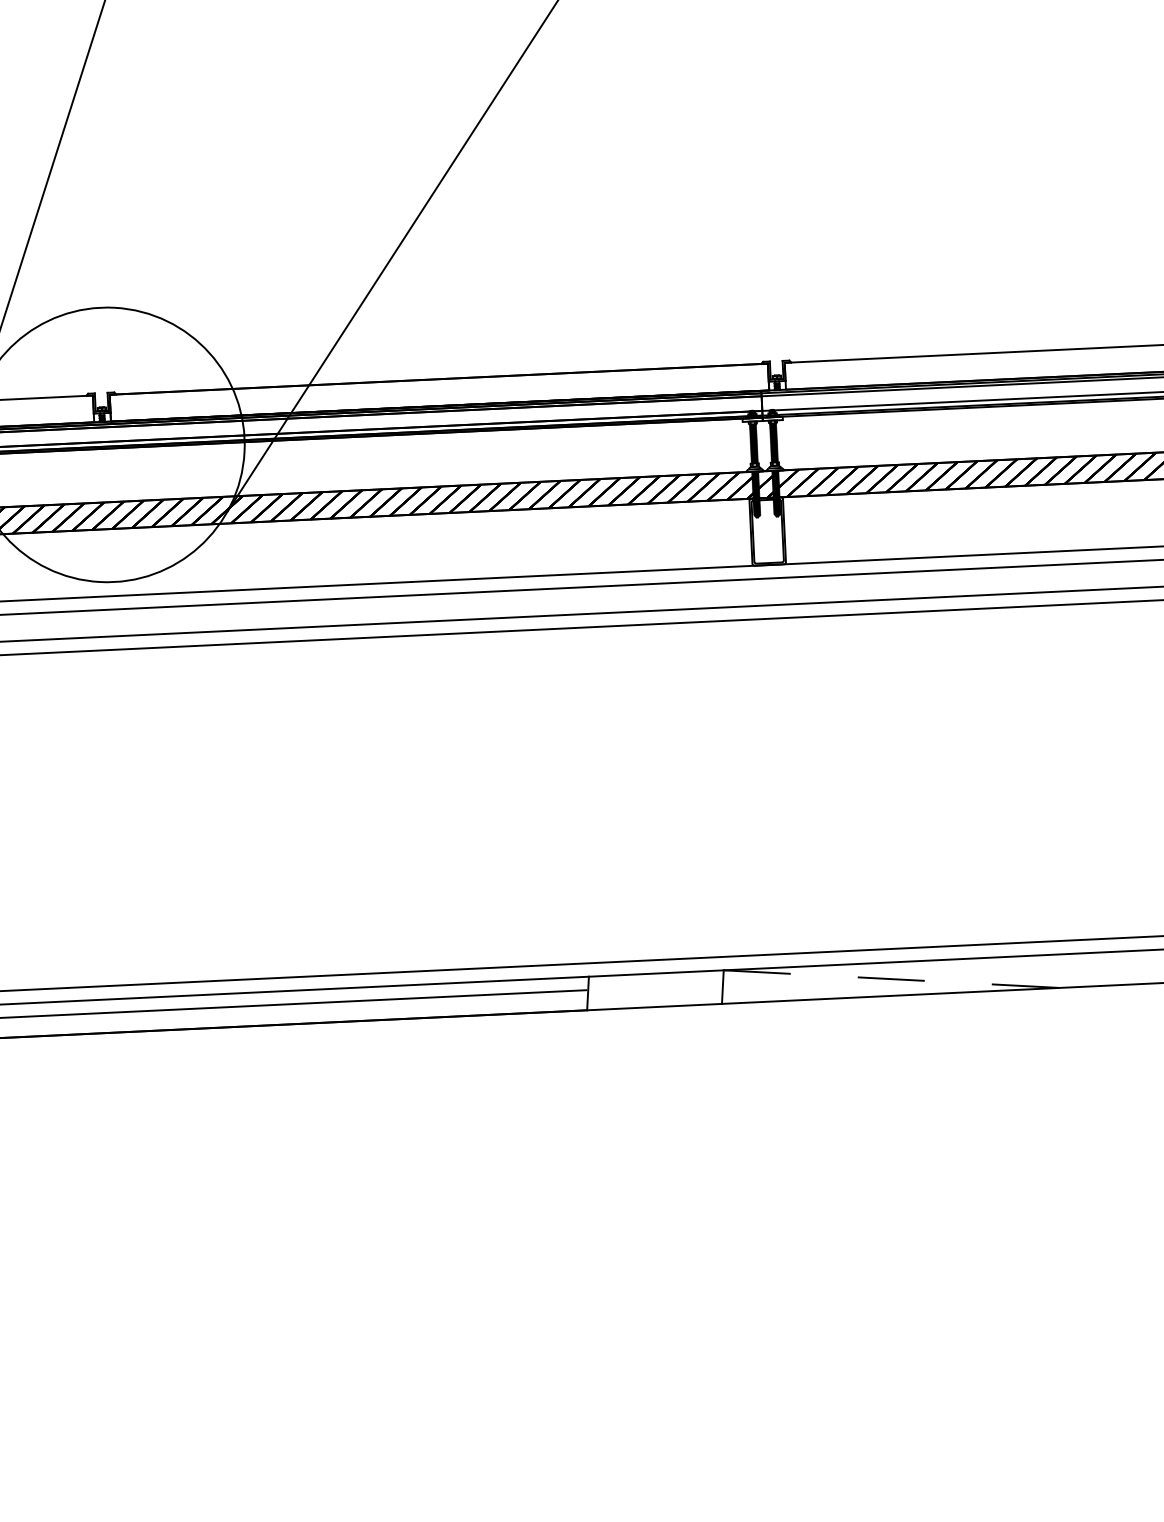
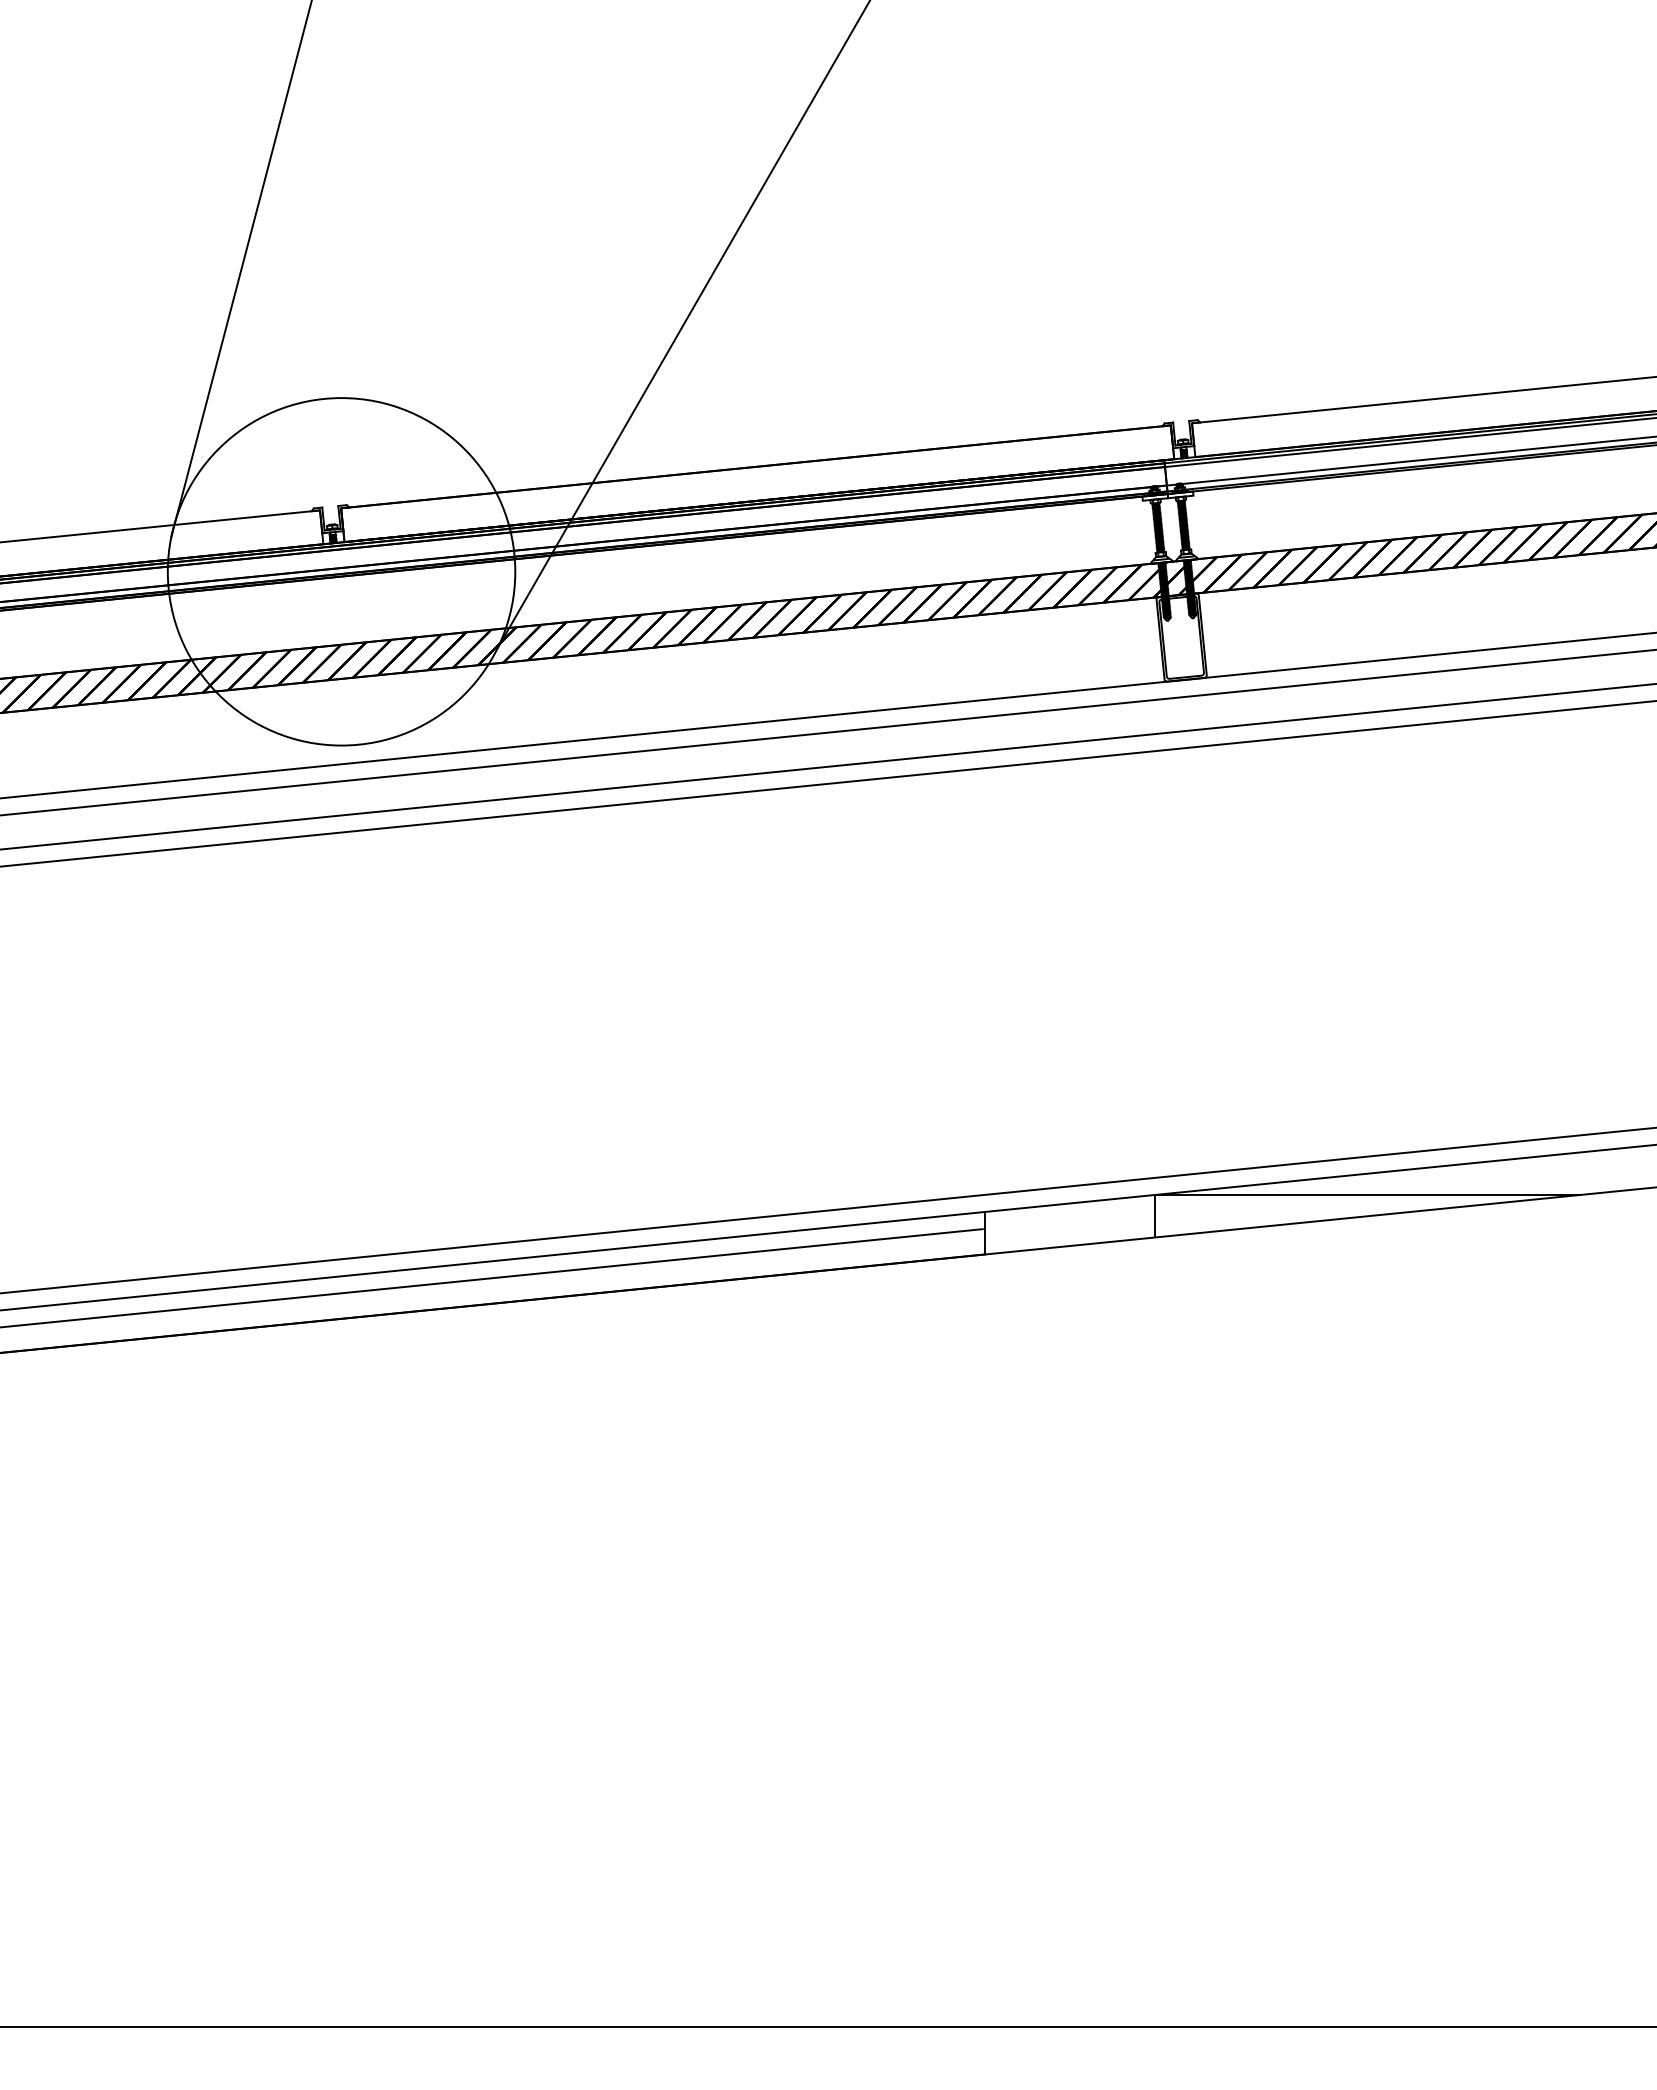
line: (892, 978) -> (1368, 1194), dashed -> solid

